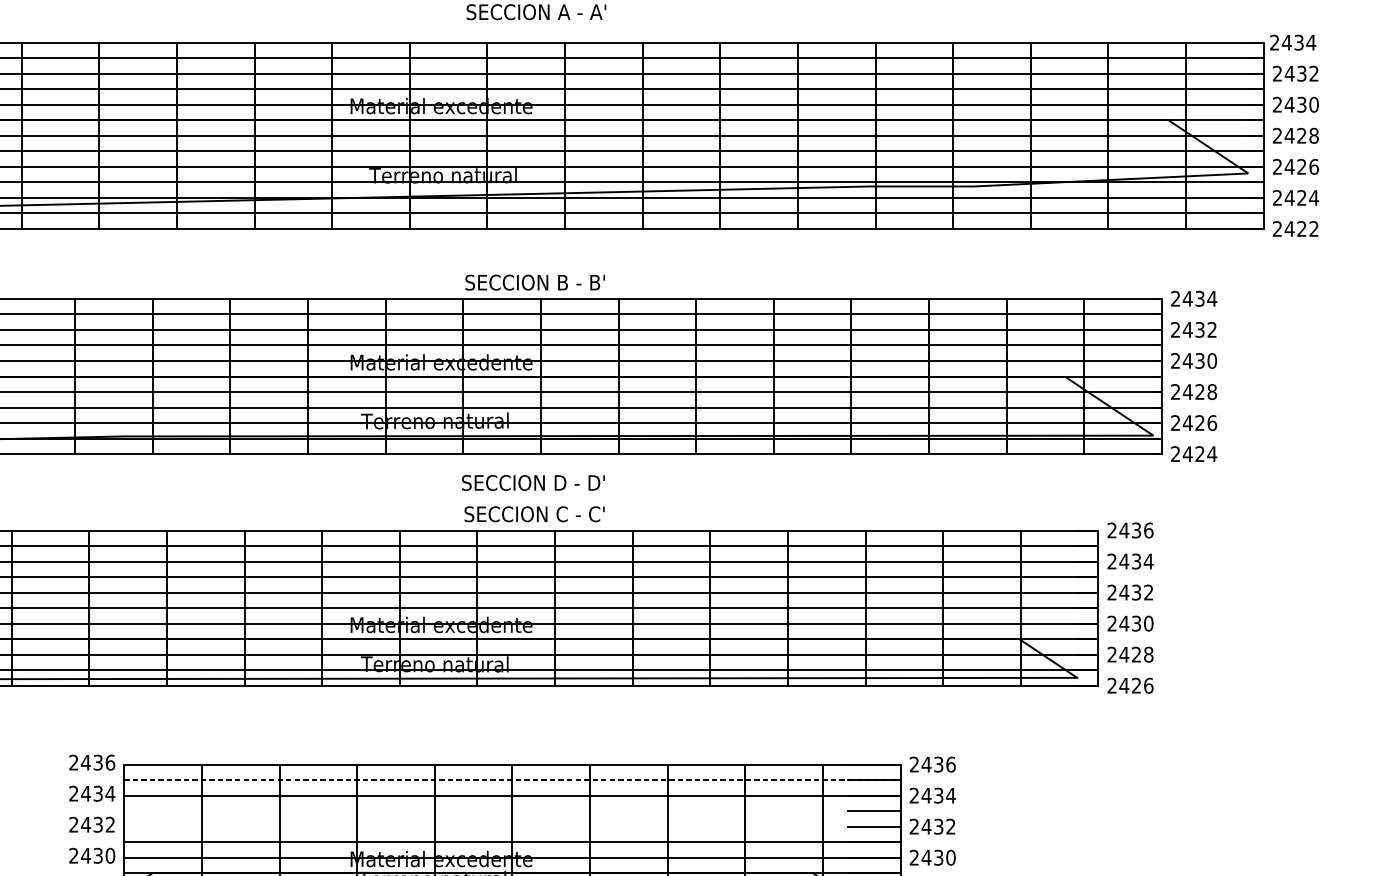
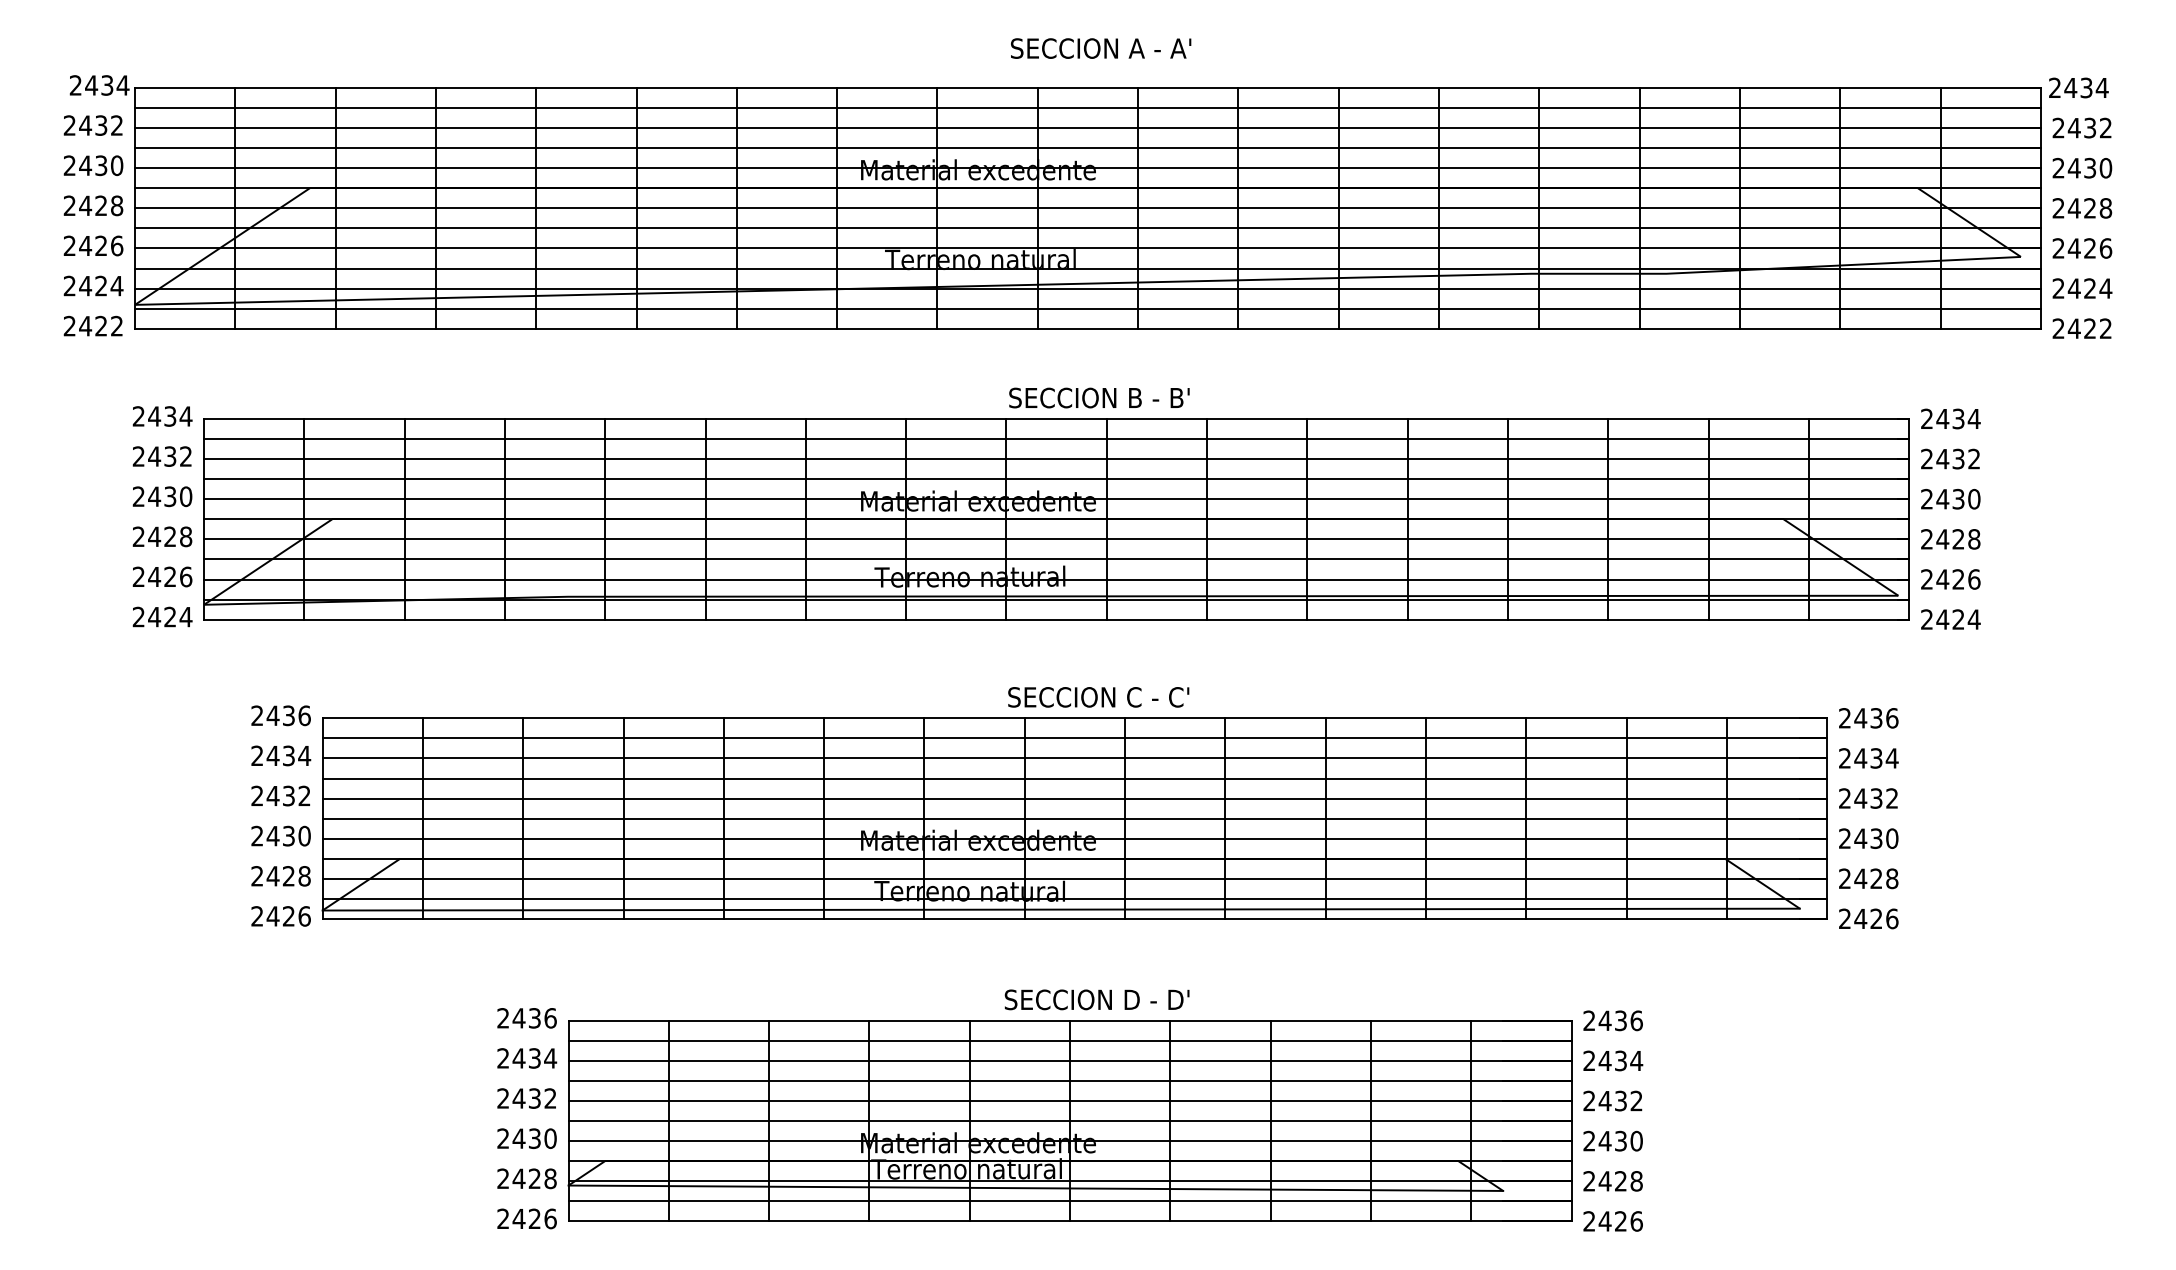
text: (532, 482) -> (1096, 999), moved
line: (512, 779) -> (1070, 1040), dashed -> solid
line: (512, 811) -> (1069, 1081), added
line: (512, 827) -> (1069, 1101), added

